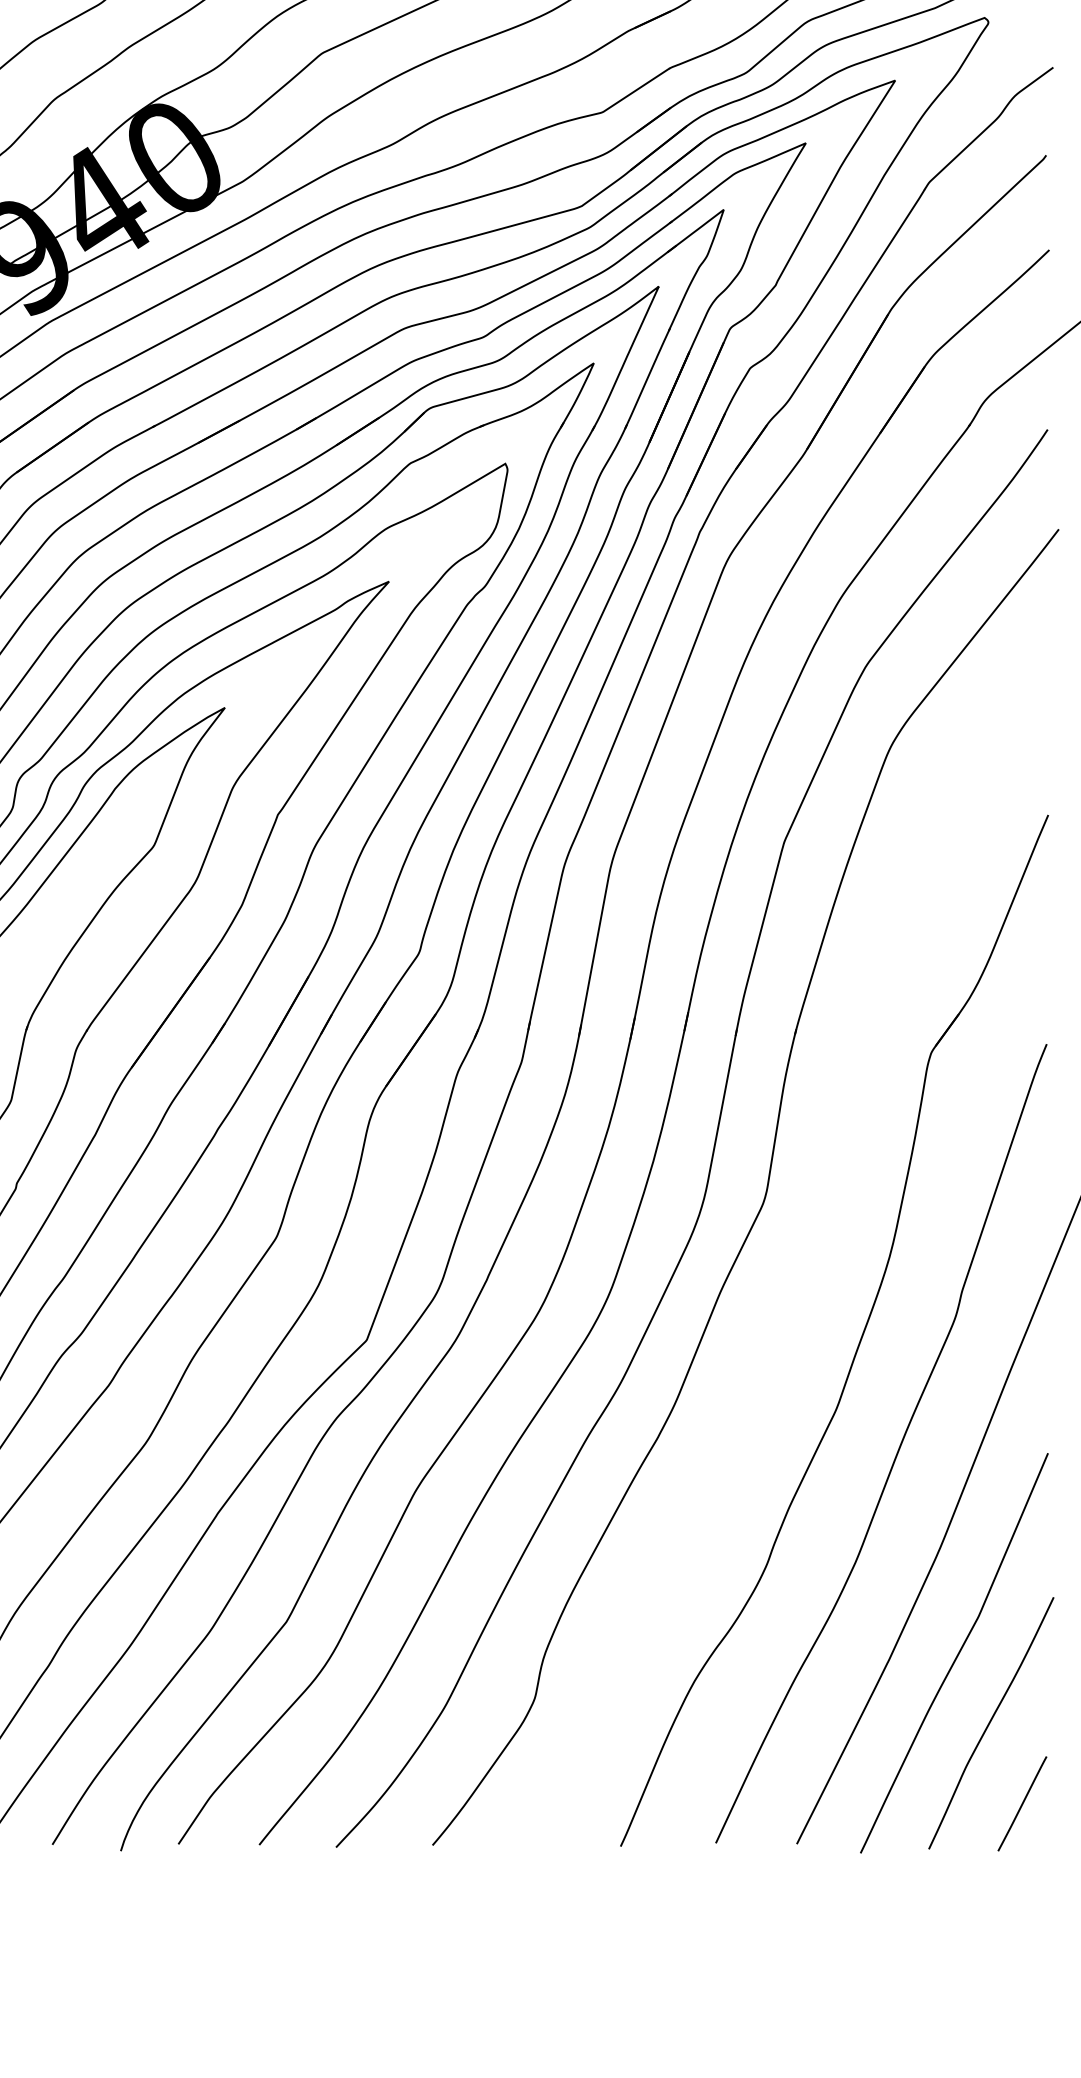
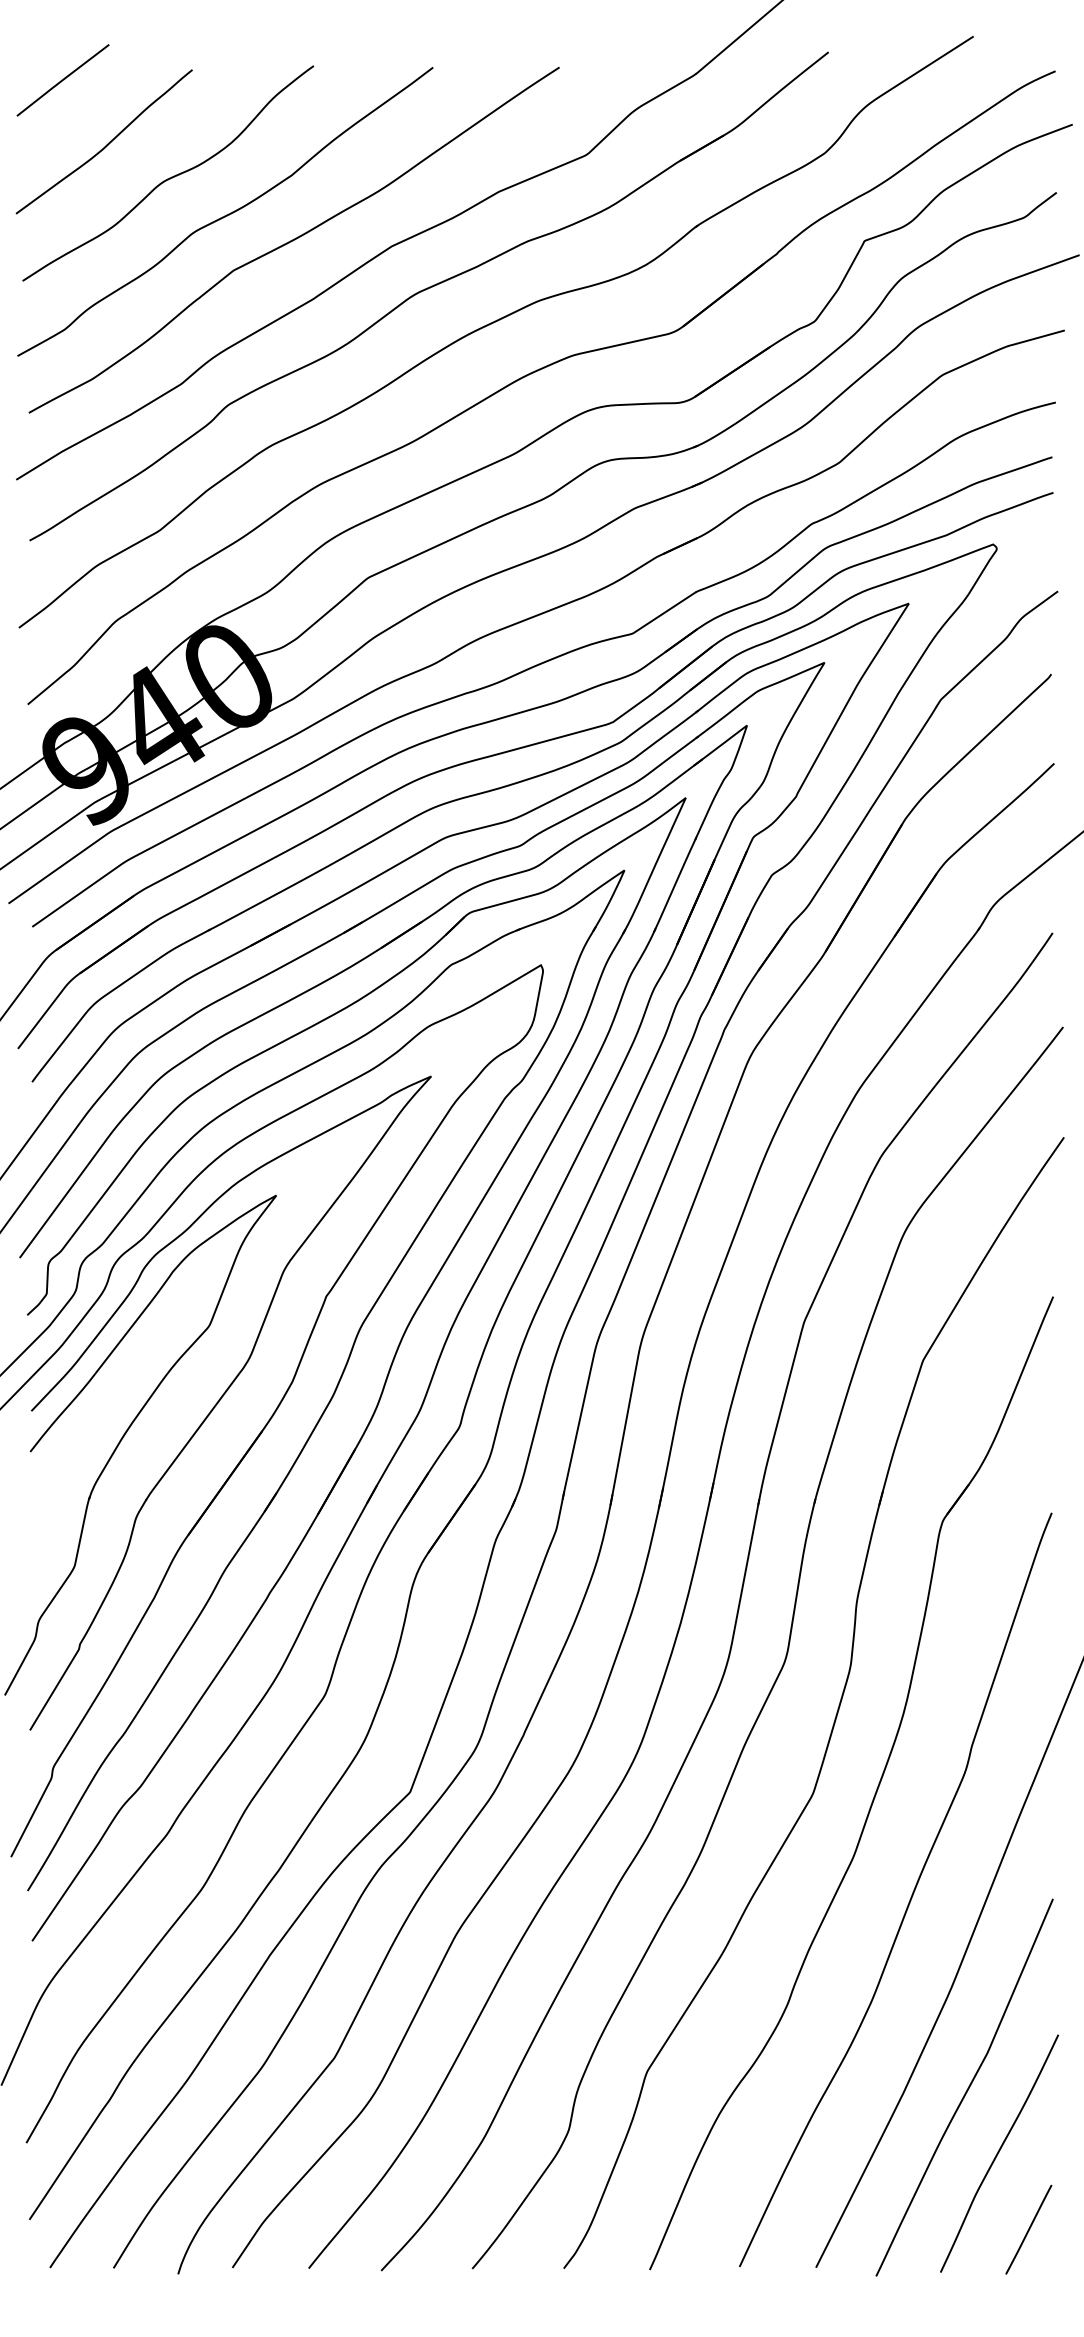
part: (819, 1251) -> (837, 1708), added

